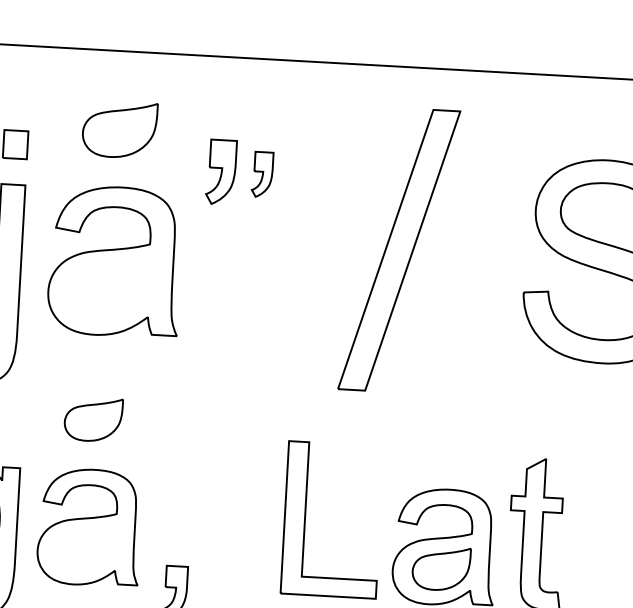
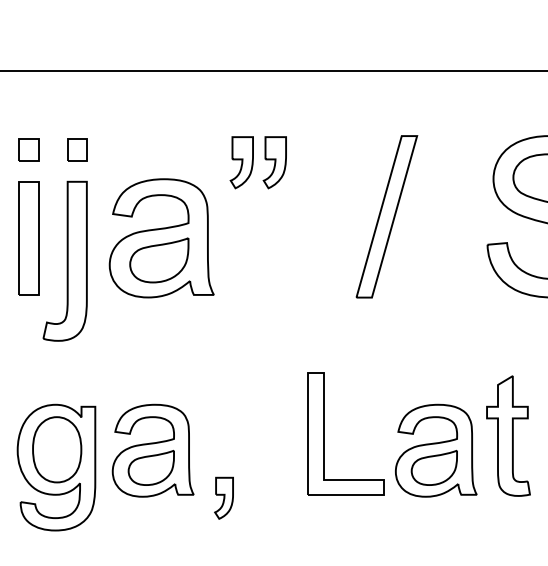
part: (119, 129) -> (159, 260), moved
part: (262, 174) -> (274, 162), size x1.43
part: (398, 249) -> (386, 216), size x0.71
part: (92, 419) -> (150, 467), moved

